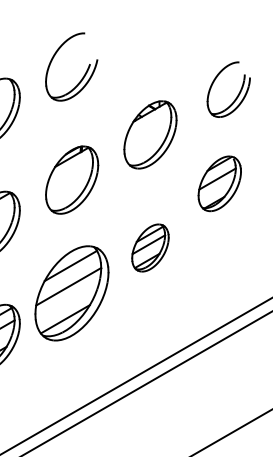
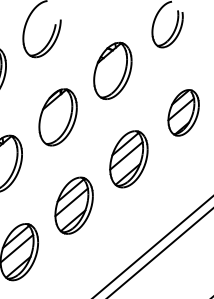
part: (219, 183) -> (183, 112), moved
part: (150, 247) -> (128, 158), size x1.43
part: (72, 292) -> (74, 205), size x0.71

